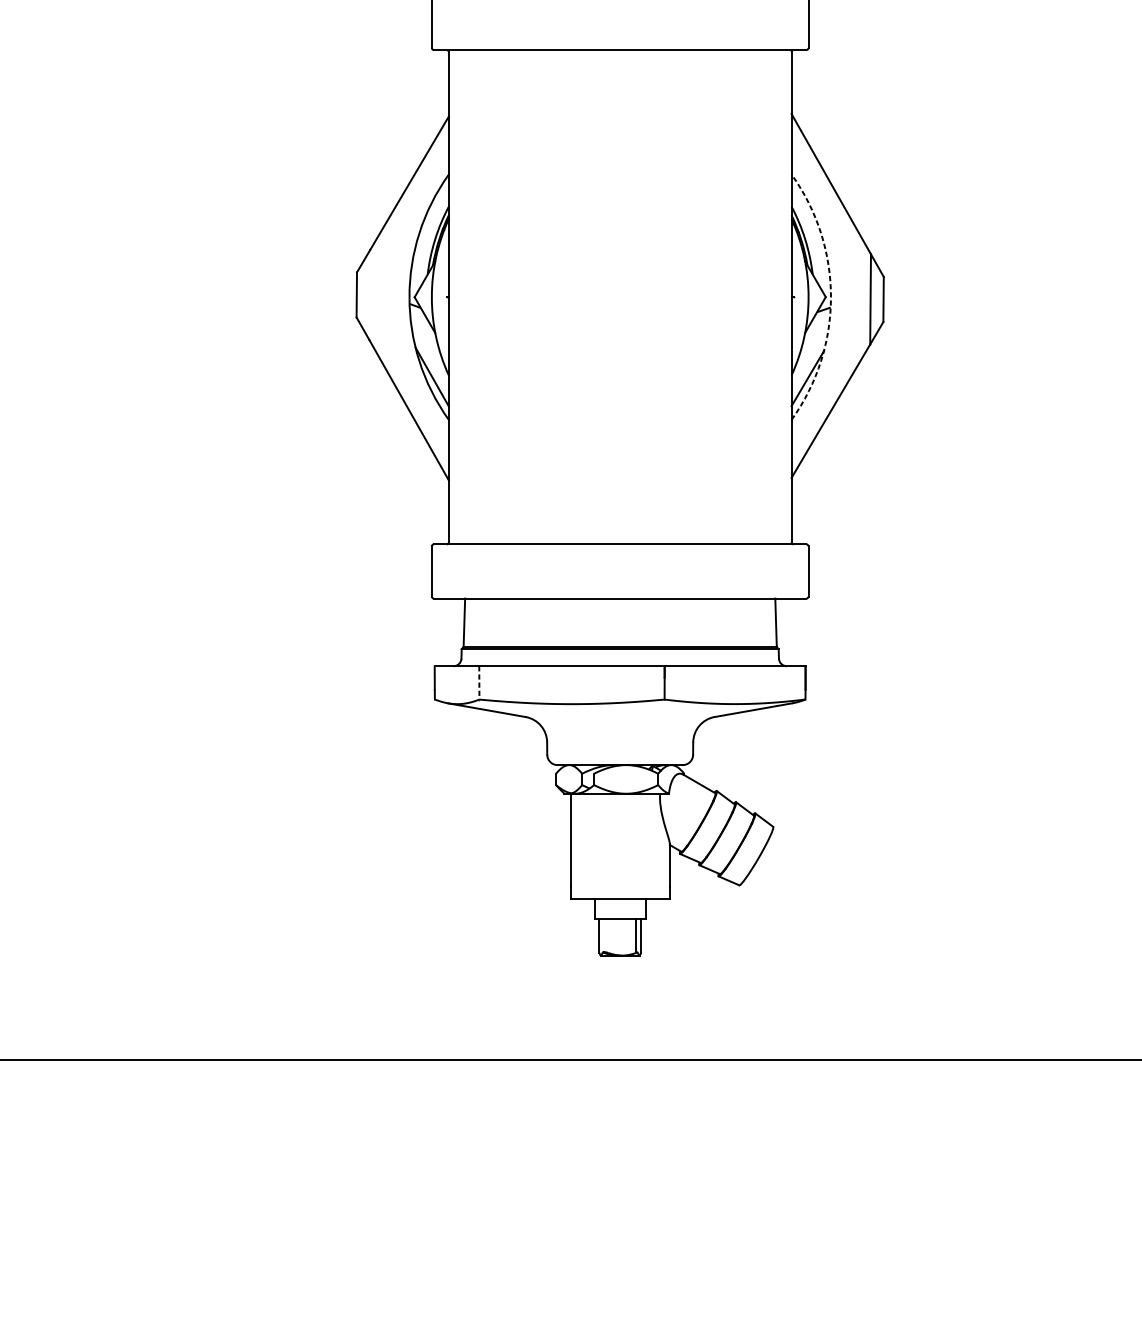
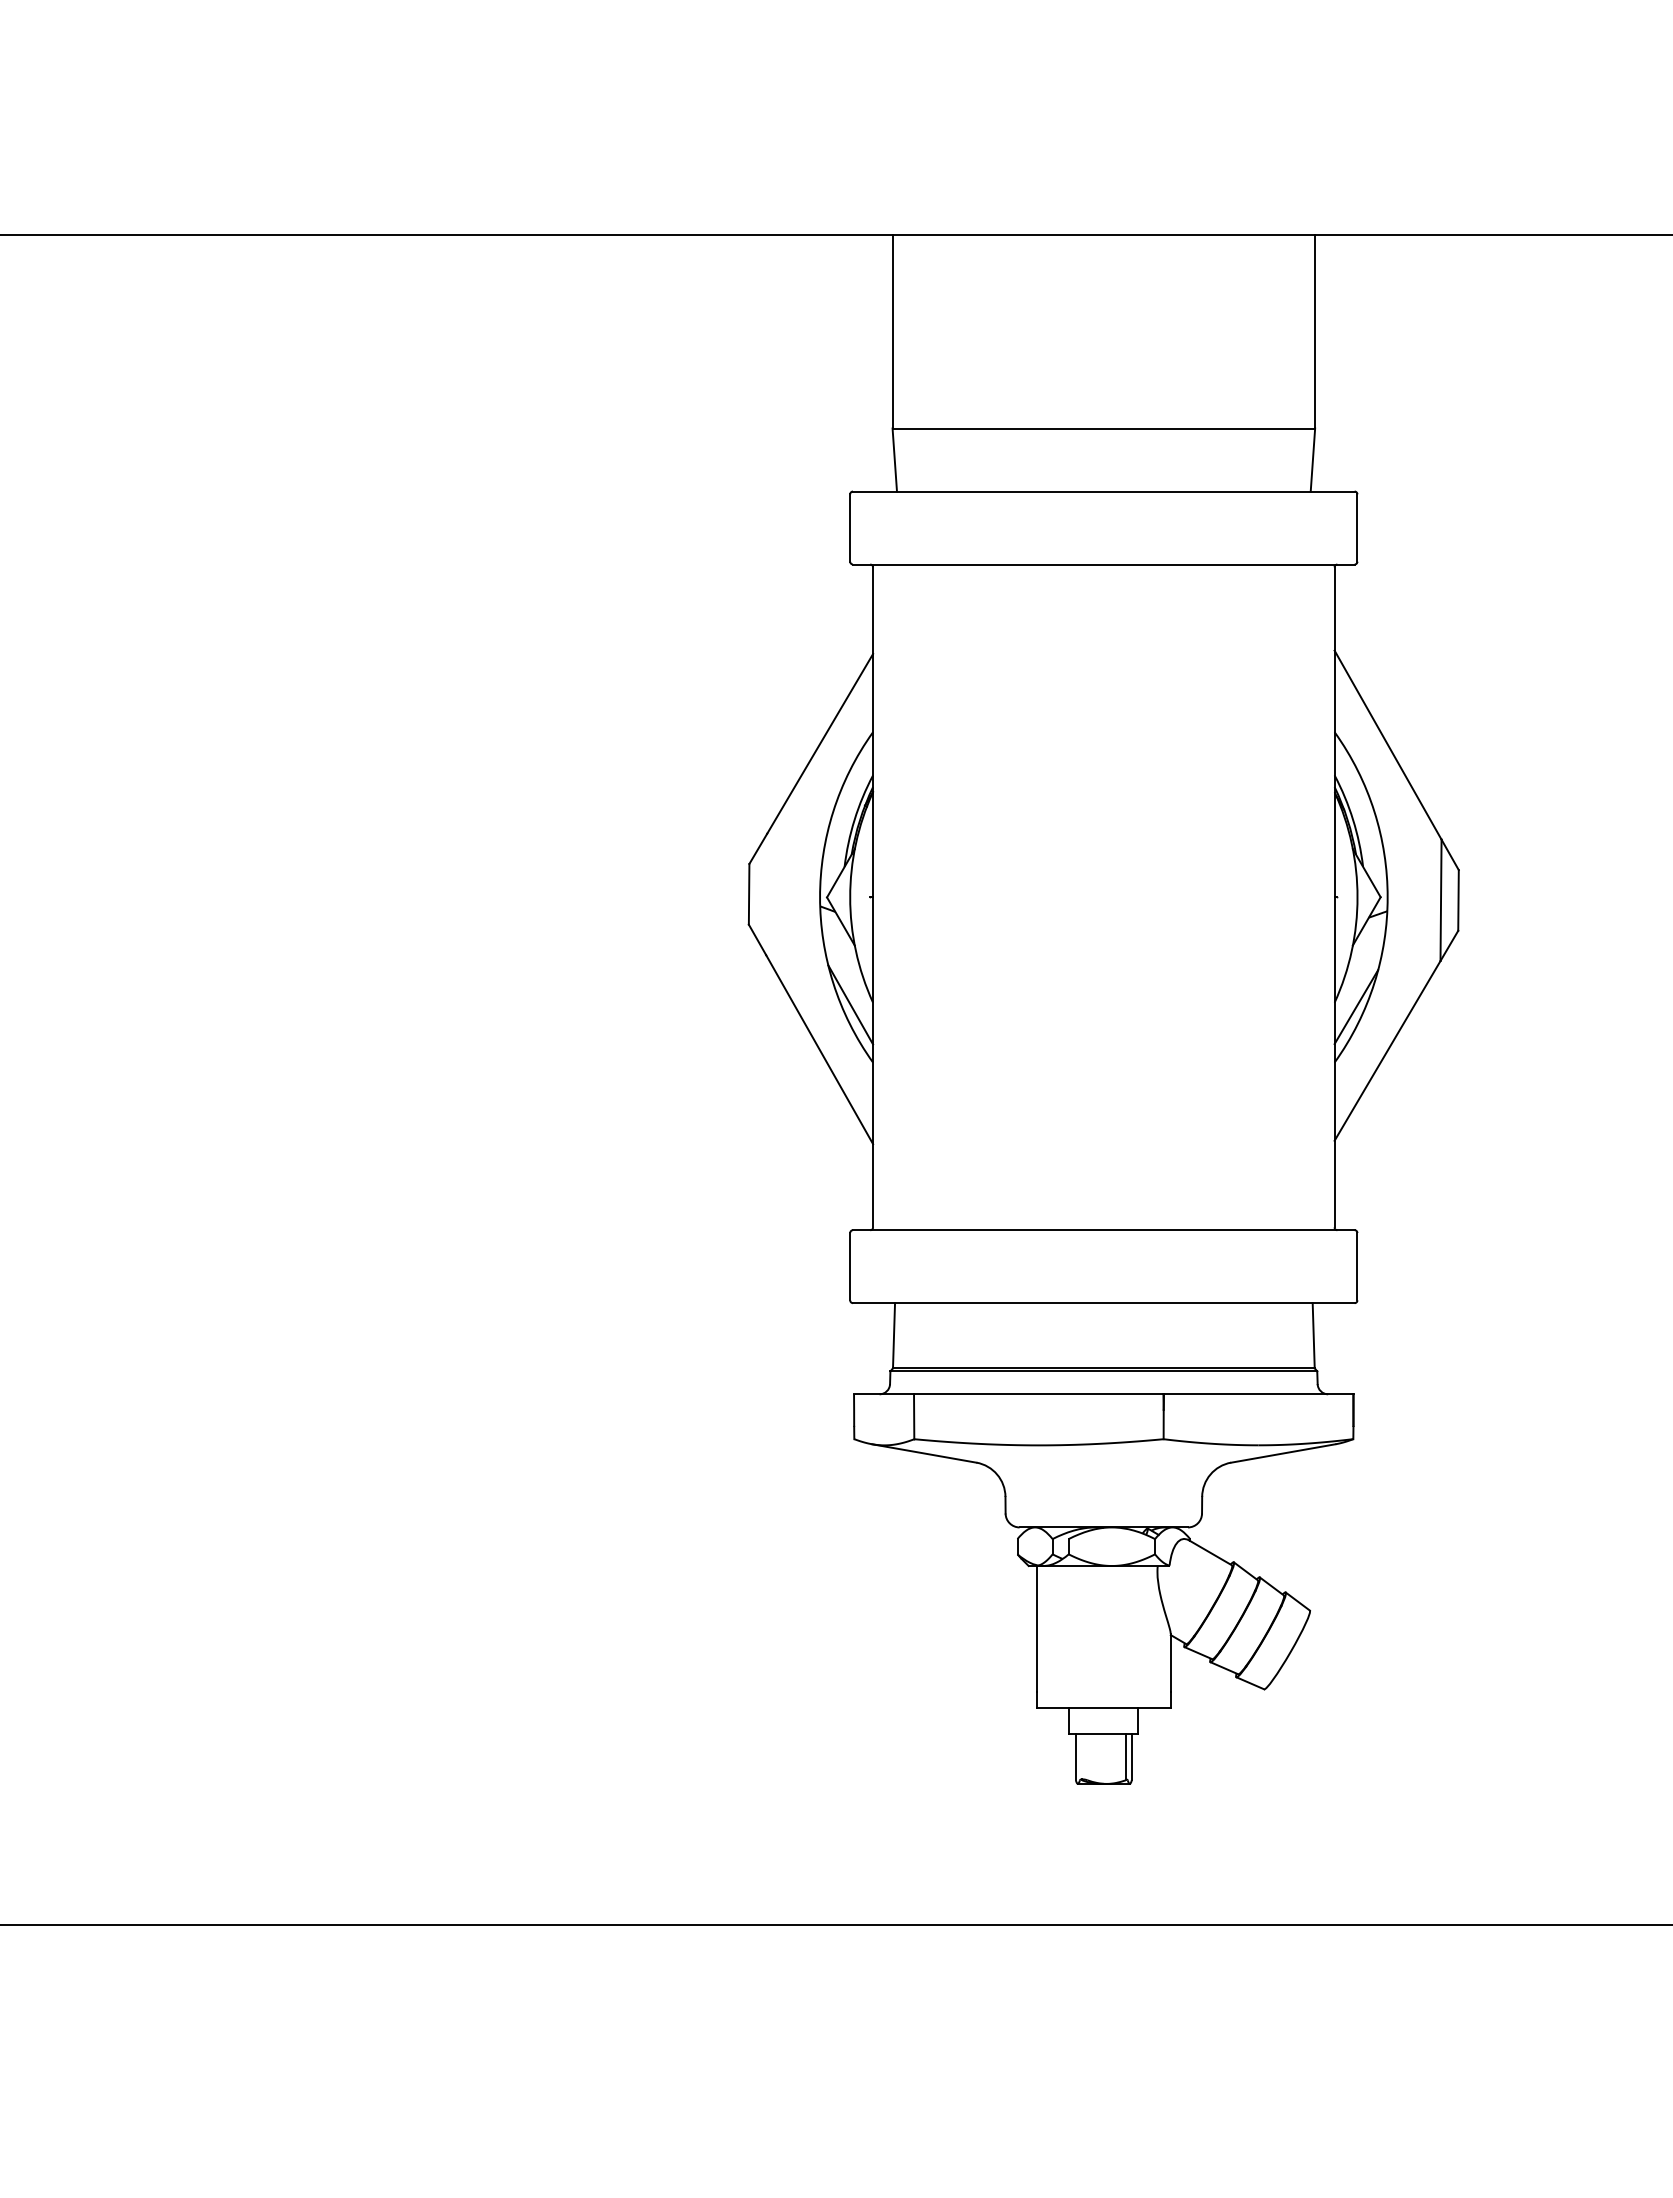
arc: (830, 297) -> (1387, 897), dashed -> solid
line: (479, 683) -> (914, 1417), dashed -> solid

